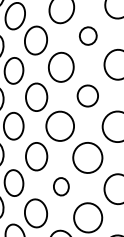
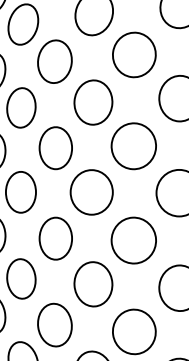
part: (88, 35) -> (134, 54), size x1.67
part: (87, 95) -> (133, 145), size x1.43
part: (61, 186) -> (93, 284), size x1.67

